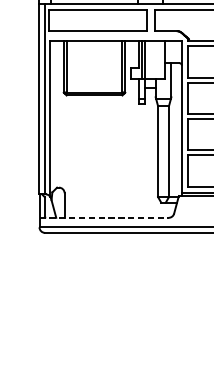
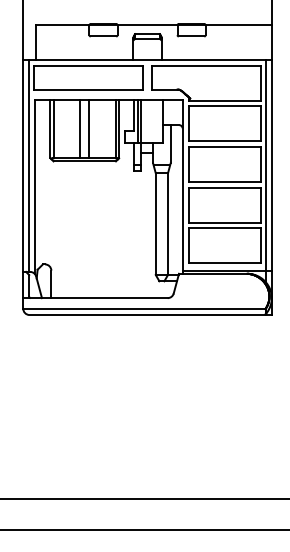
line: (90, 66) -> (80, 129), added
line: (98, 66) -> (89, 129), added
line: (104, 218) -> (95, 298), dashed -> solid

